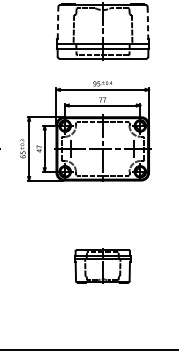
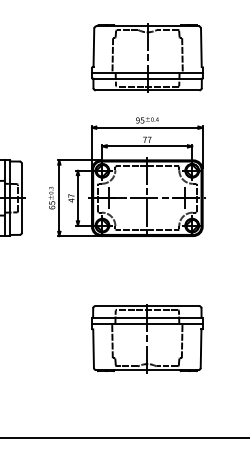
line: (57, 22) -> (93, 47), dashed -> solid
line: (148, 23) -> (201, 48), dashed -> solid
part: (102, 266) -> (147, 338), size x1.67

